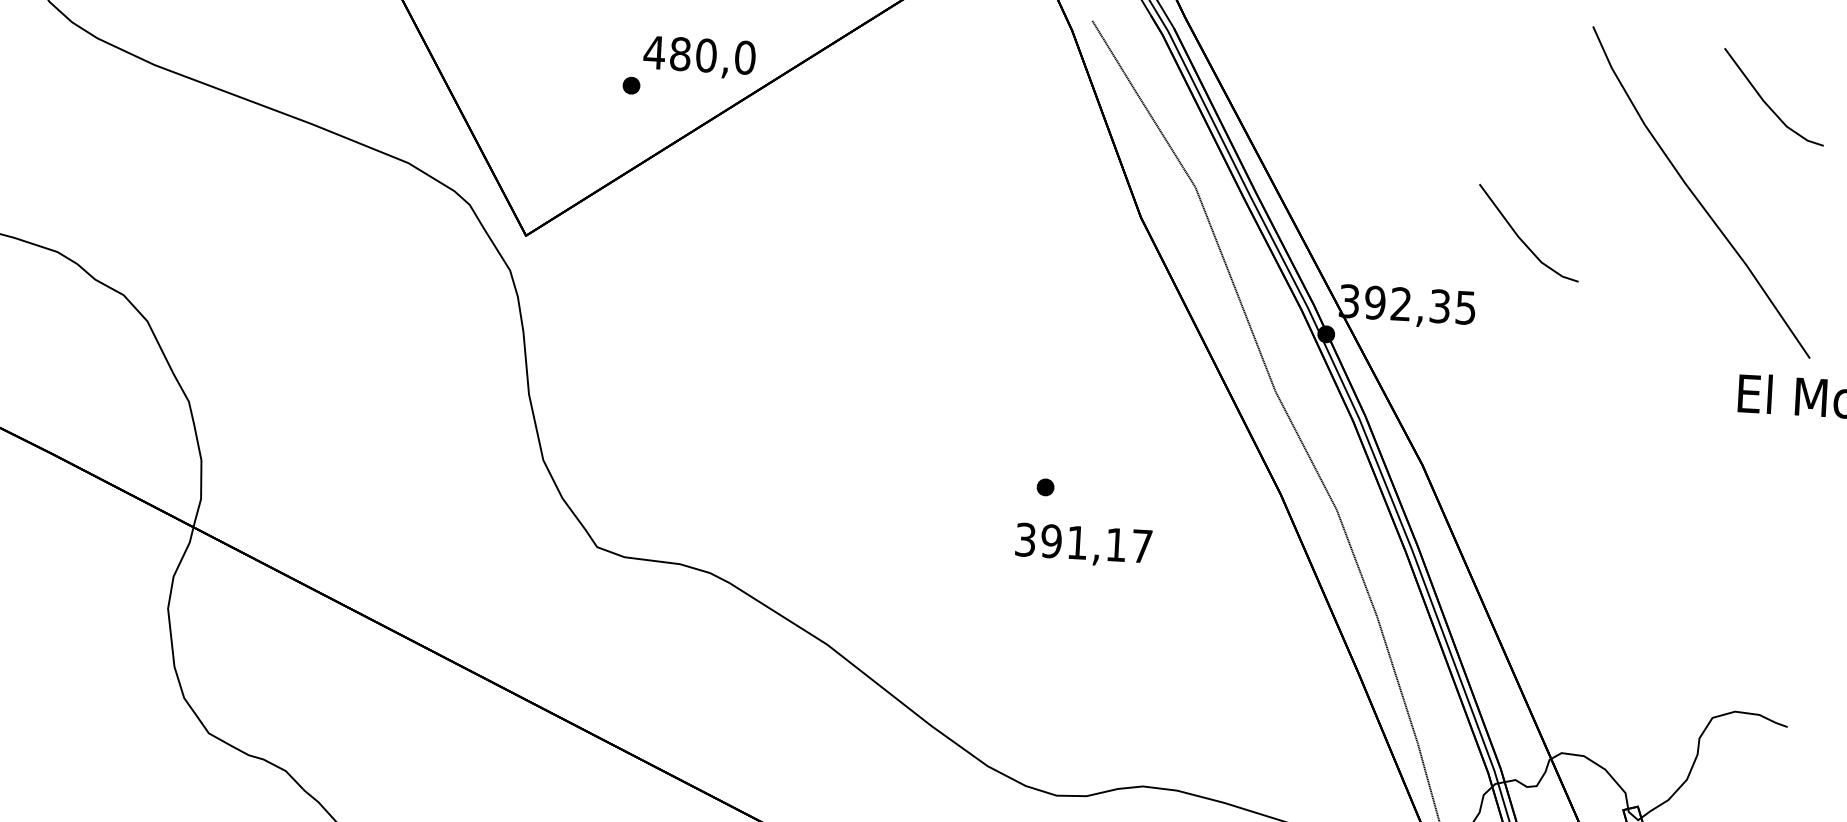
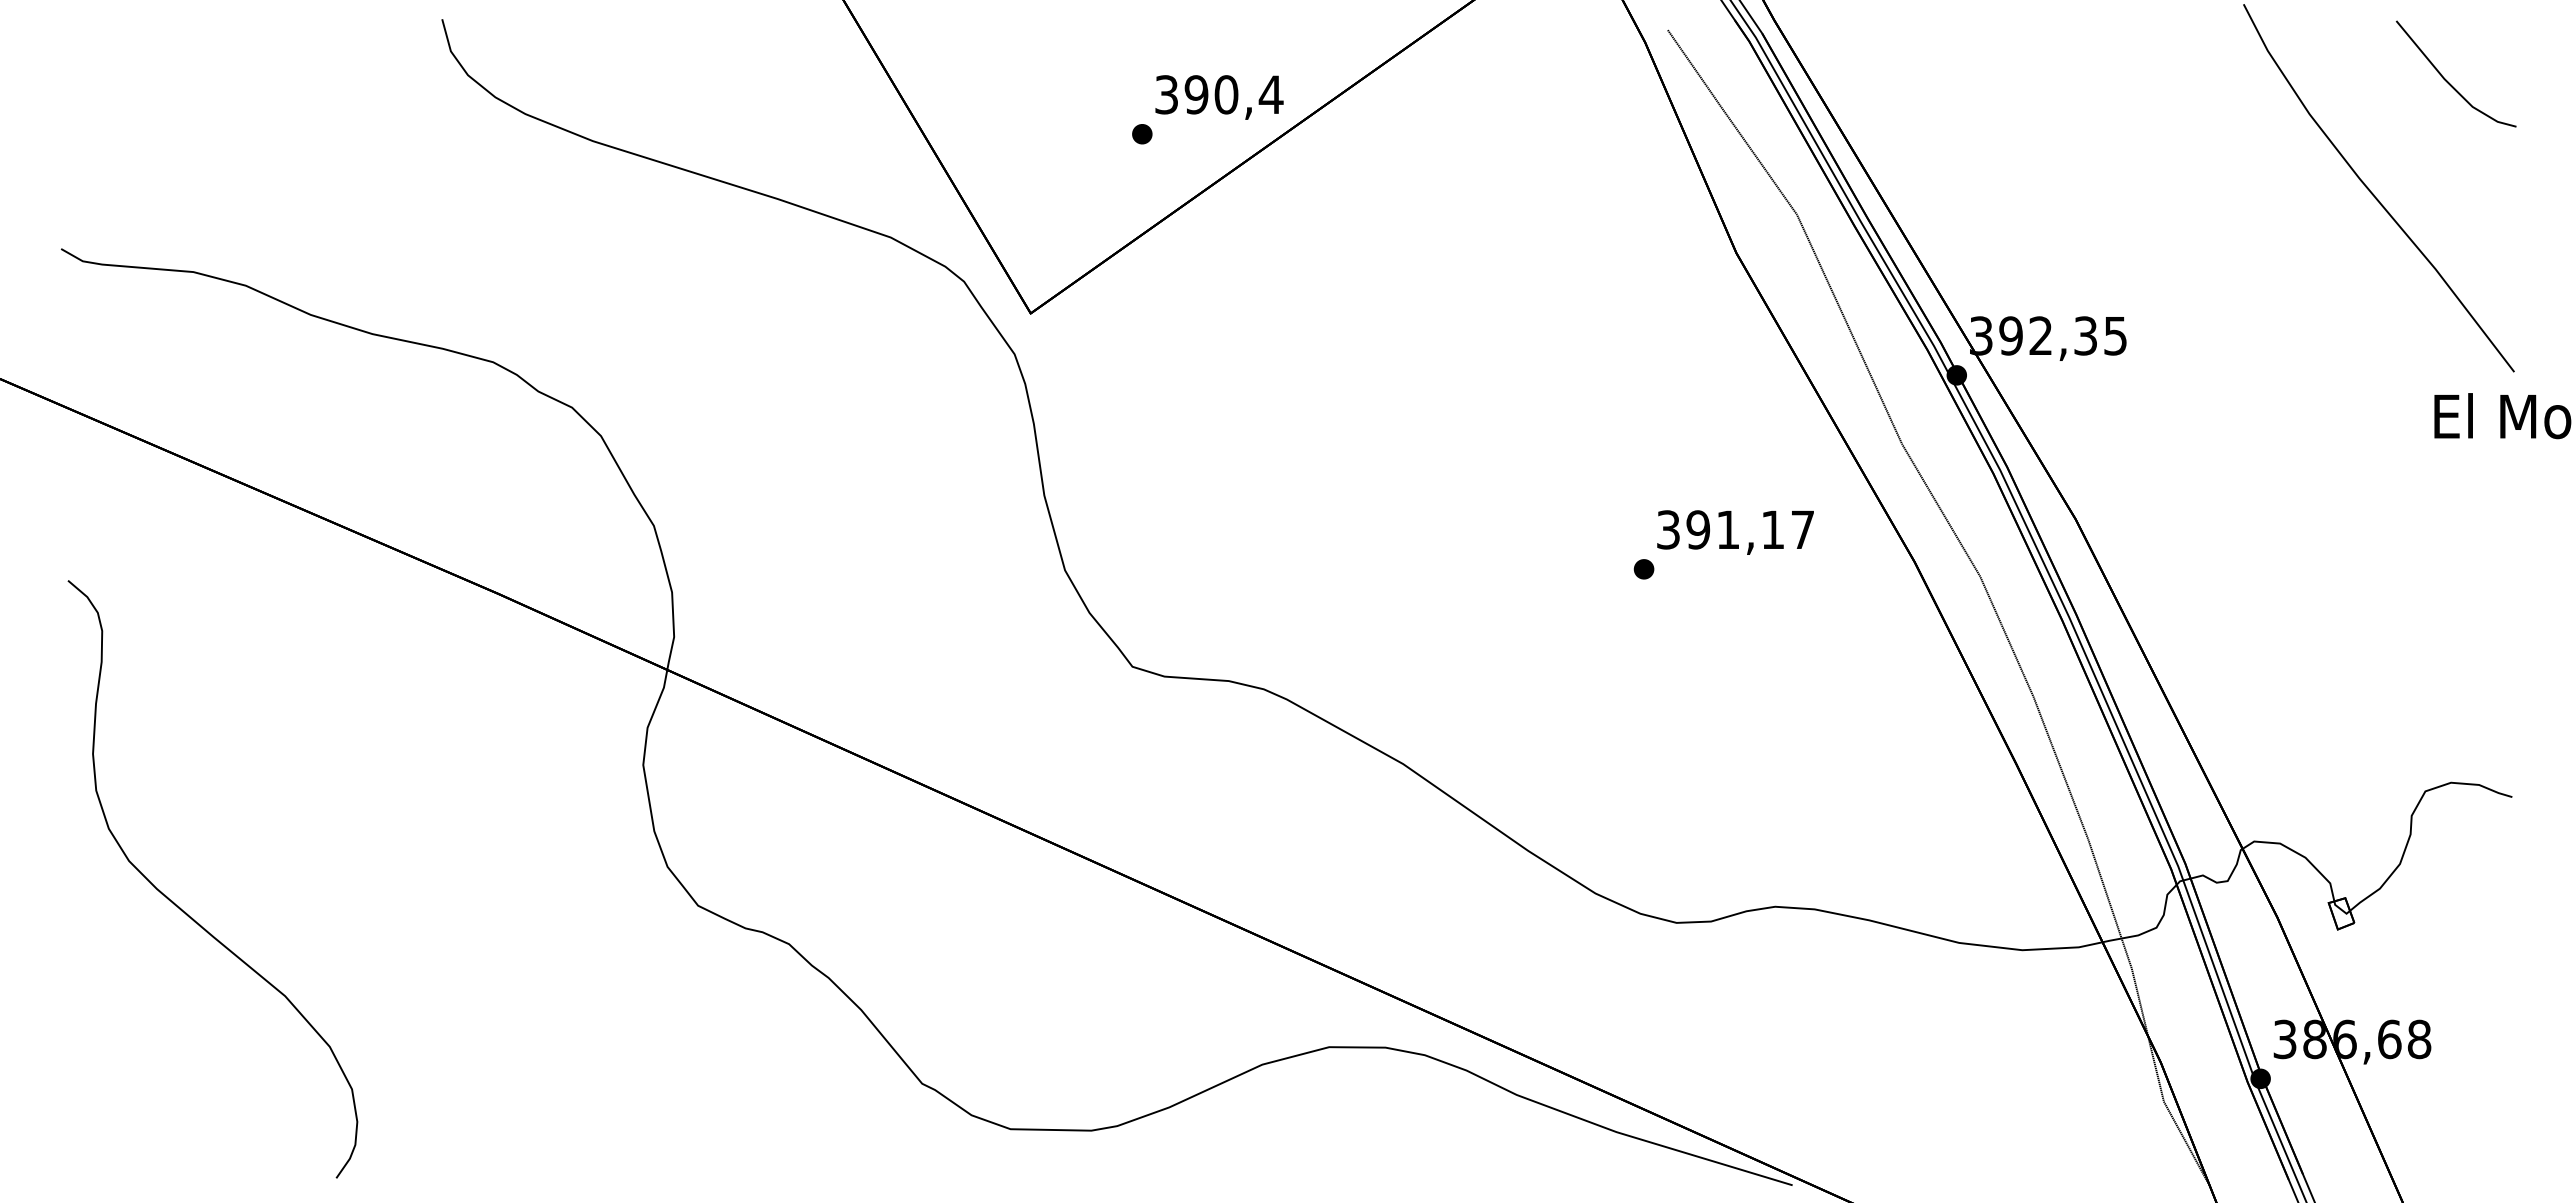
text: (699, 54) -> (1218, 94), 480,0 -> 390,4
line: (1521, 238) -> (2174, 252), removed
text: (1083, 545) -> (1735, 532), moved

